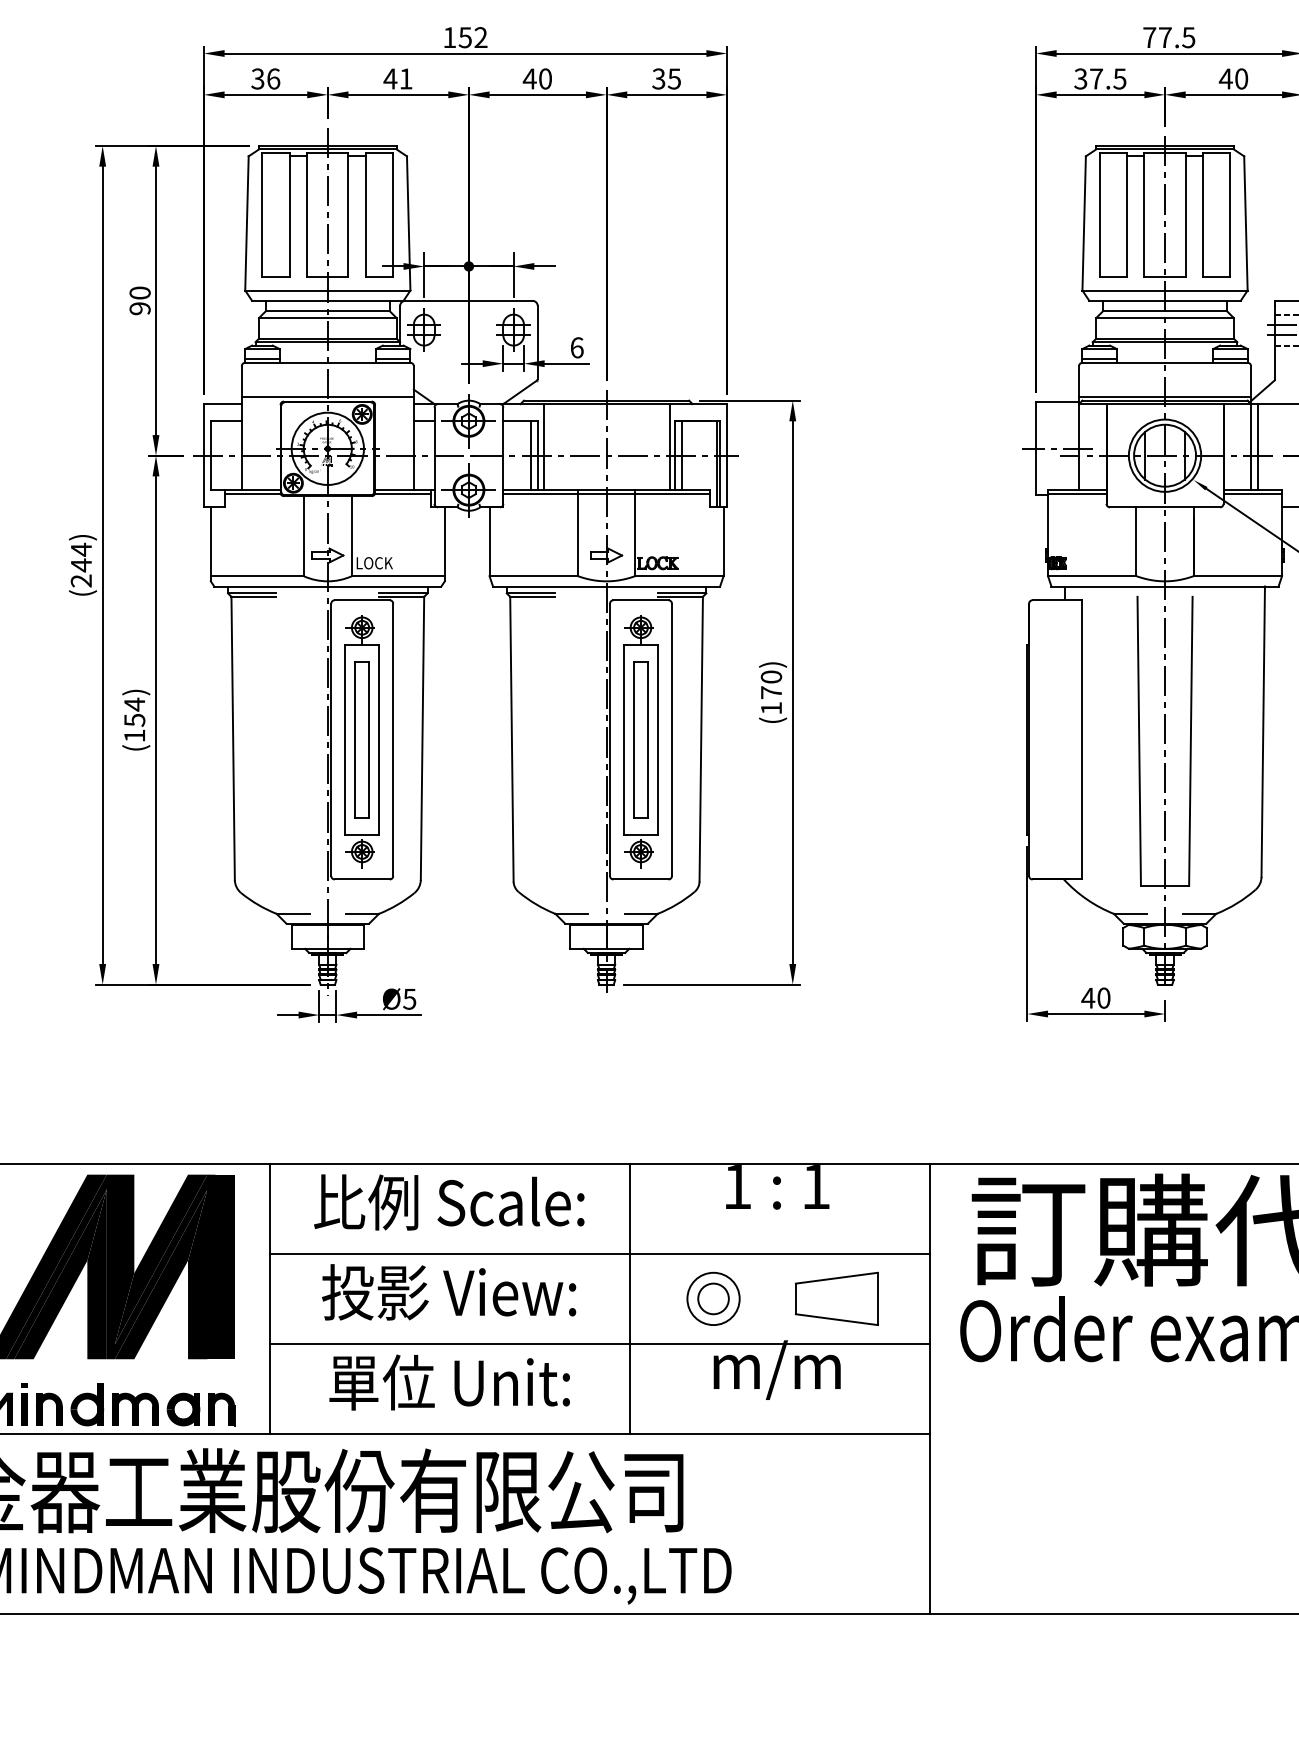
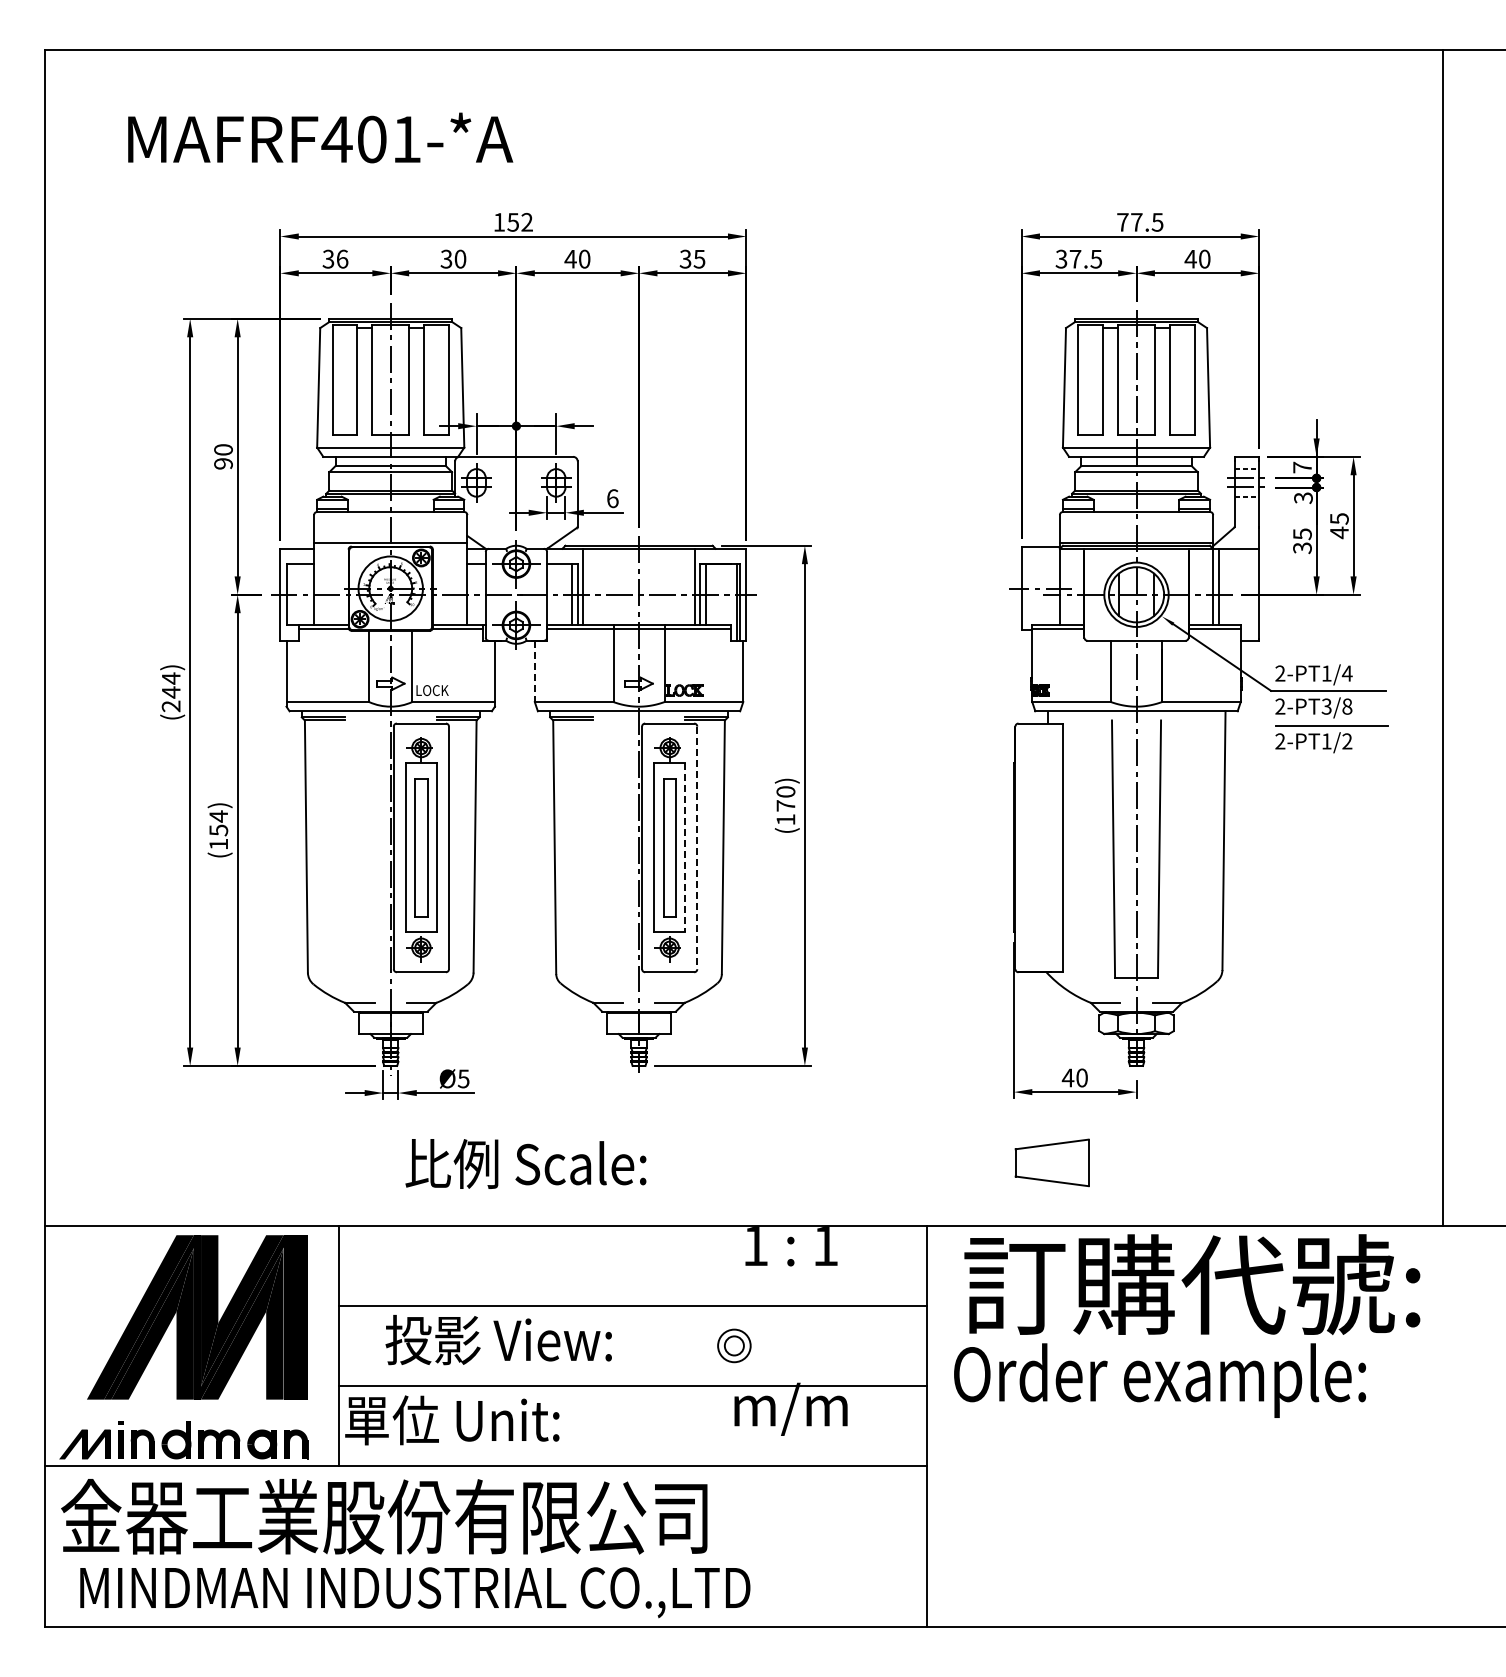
text: (398, 78) -> (453, 258), 41 -> 30
line: (489, 541) -> (534, 671), solid -> dashed
line: (658, 739) -> (685, 847), solid -> dashed
line: (672, 740) -> (697, 848), solid -> dashed
text: (448, 1201) -> (525, 1163), moved
line: (630, 1298) -> (660, 1345), removed
part: (713, 1298) -> (734, 1345), size x0.7
part: (836, 1298) -> (1051, 1162), moved
text: (449, 1382) -> (452, 1420), moved

